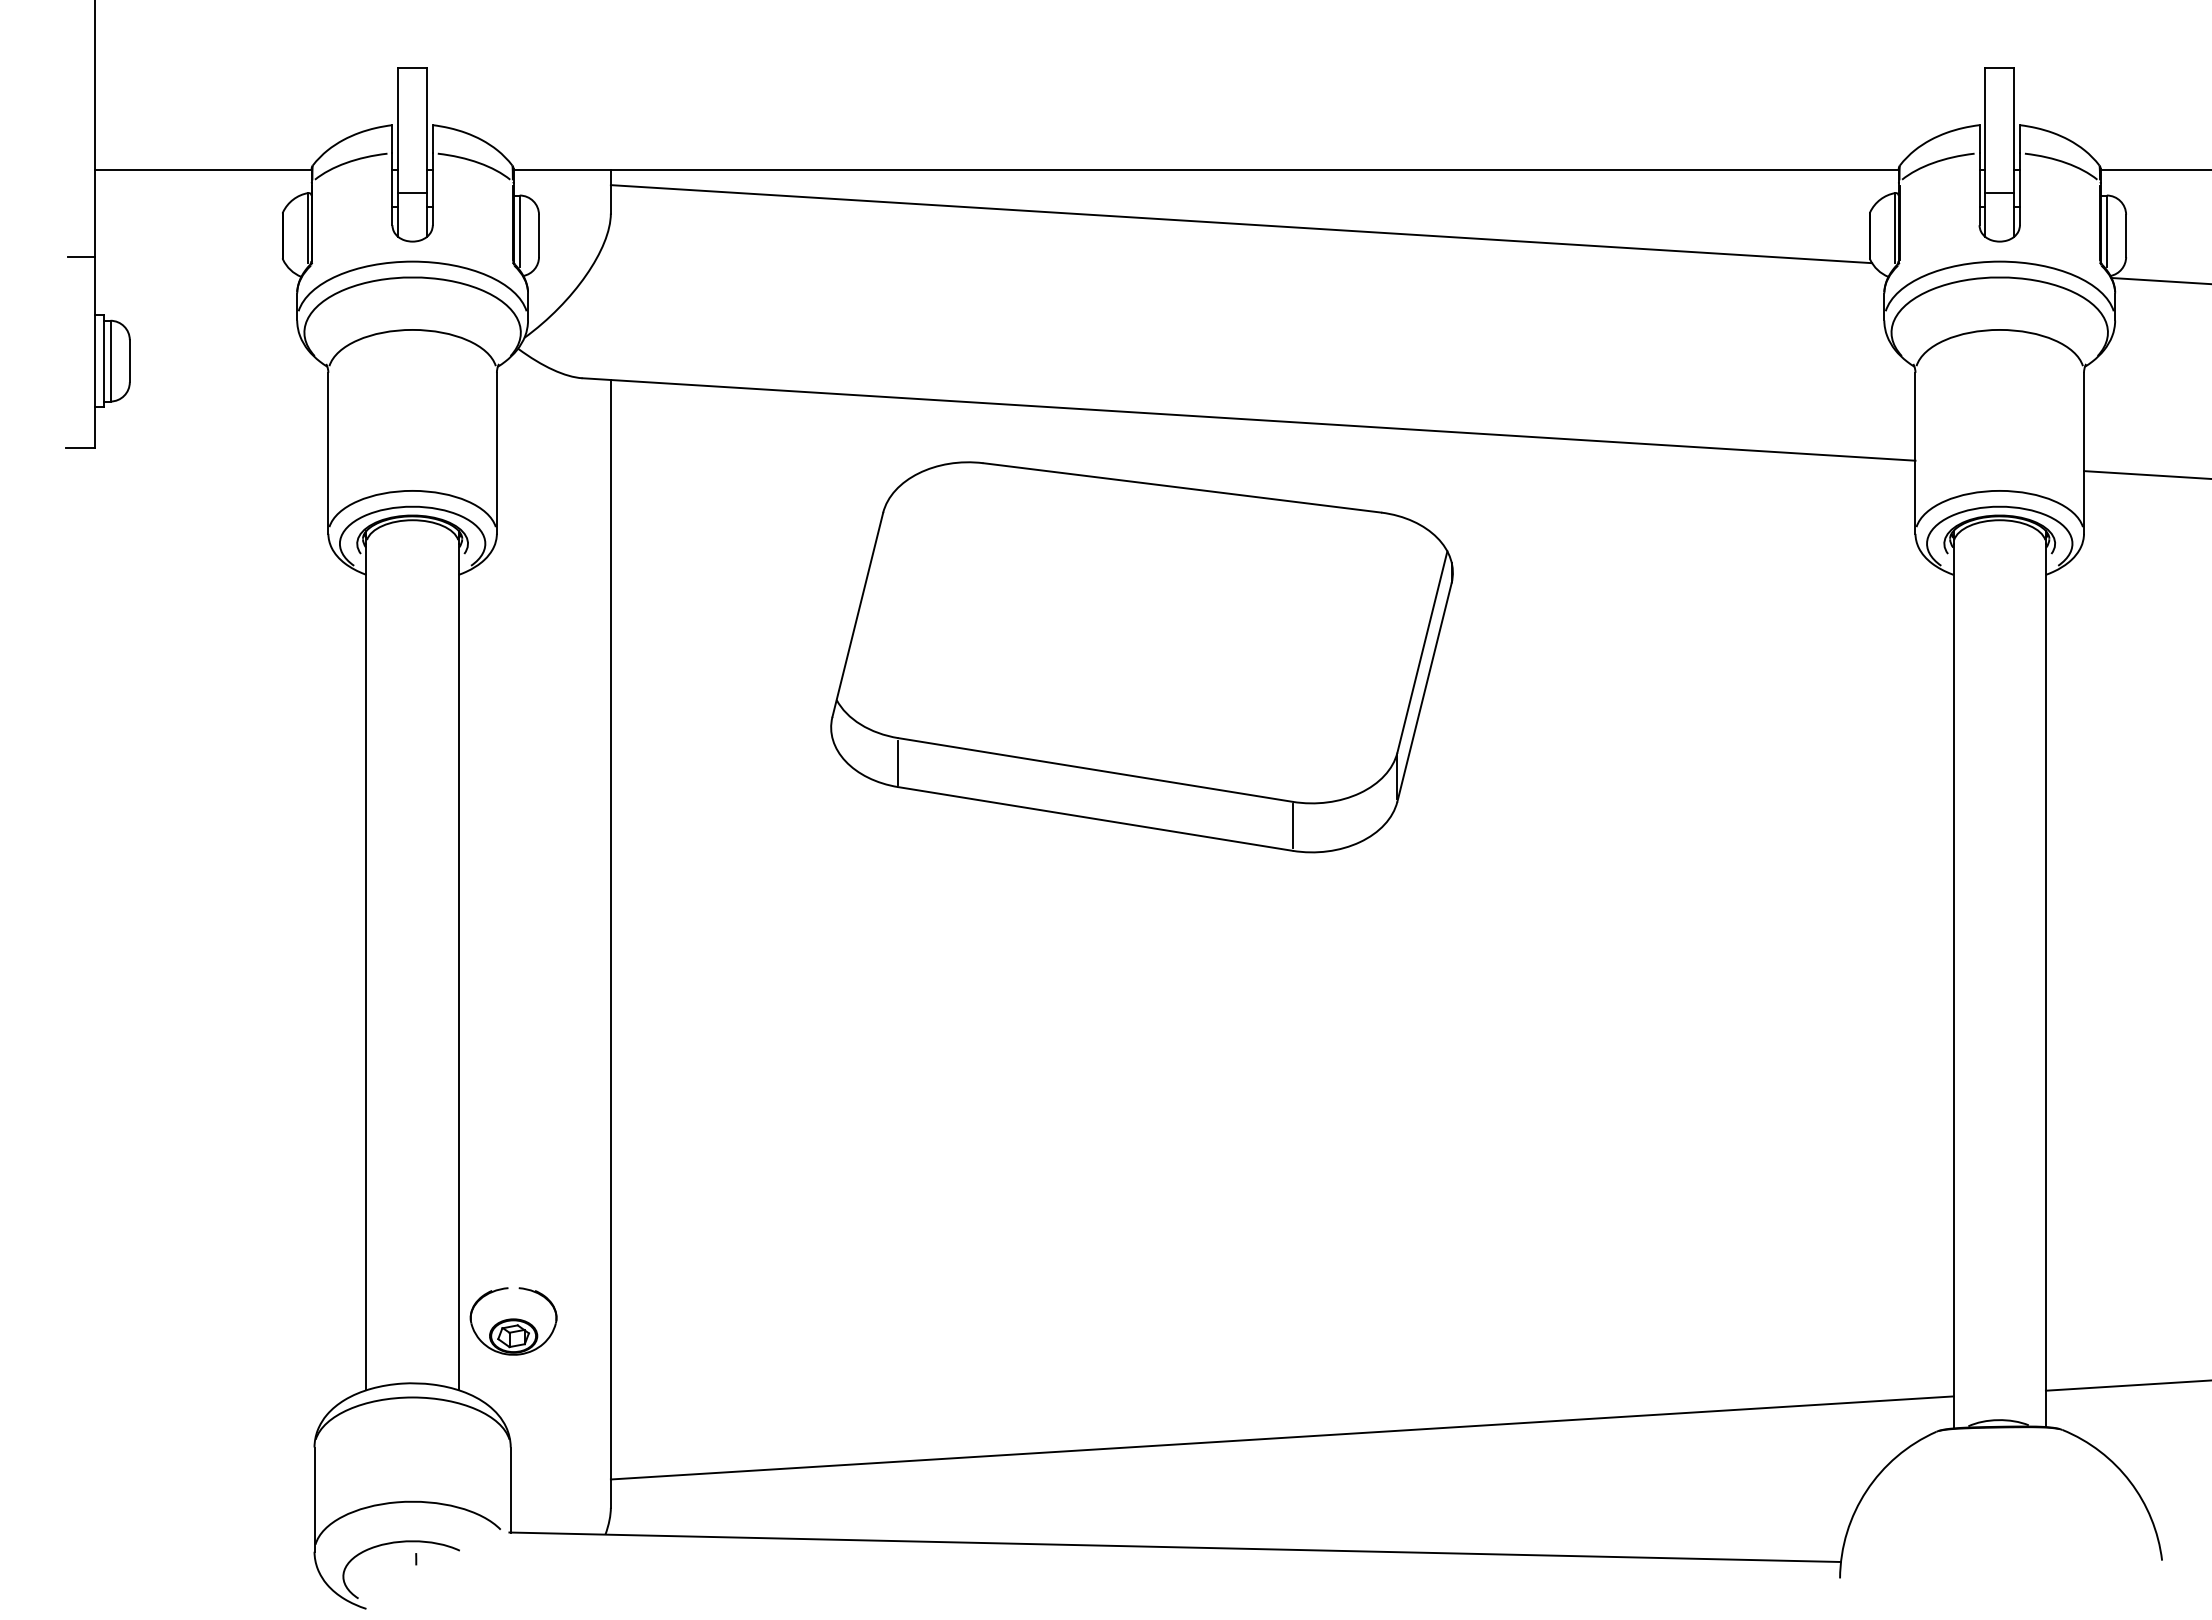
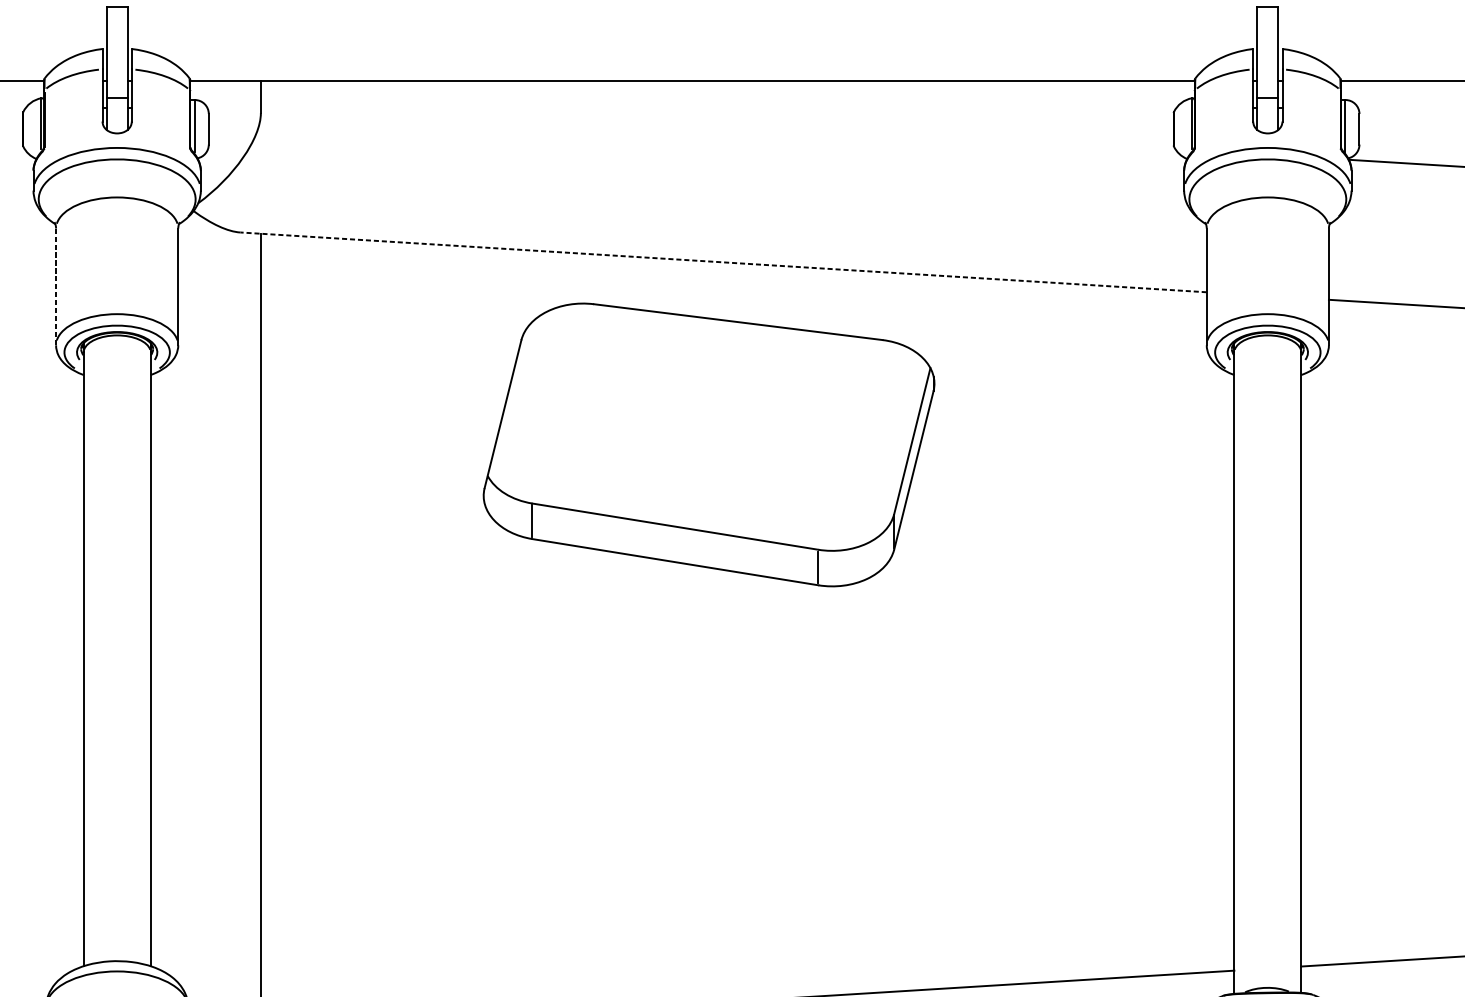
line: (1241, 224) -> (718, 121), removed
line: (1249, 419) -> (723, 262), solid -> dashed
line: (328, 452) -> (56, 286), solid -> dashed
part: (1141, 657) -> (708, 445), moved
part: (513, 1321) -> (190, 916), removed

